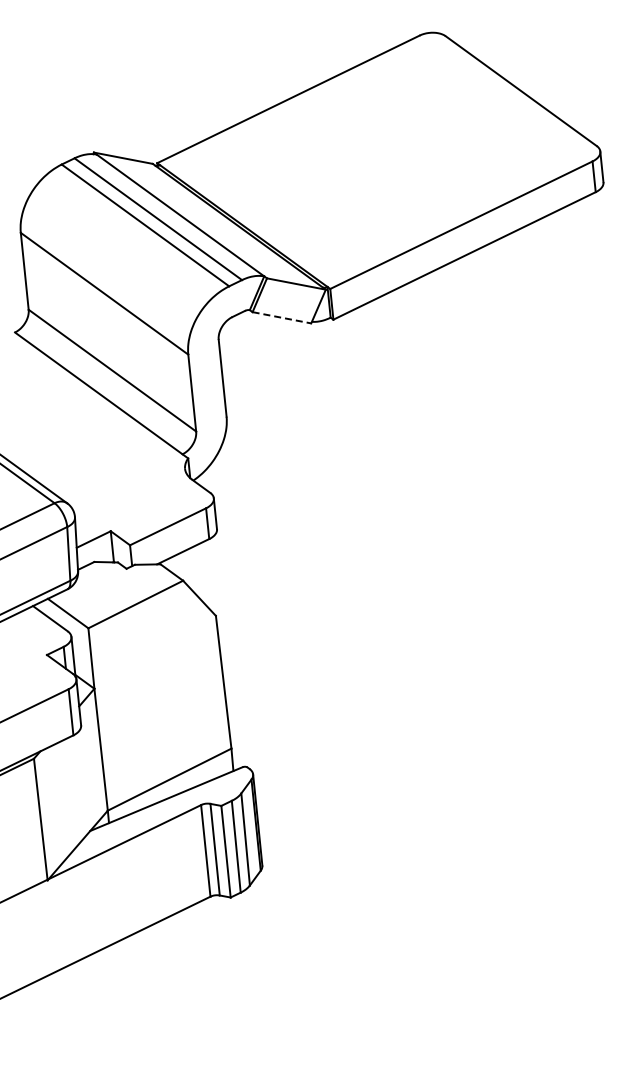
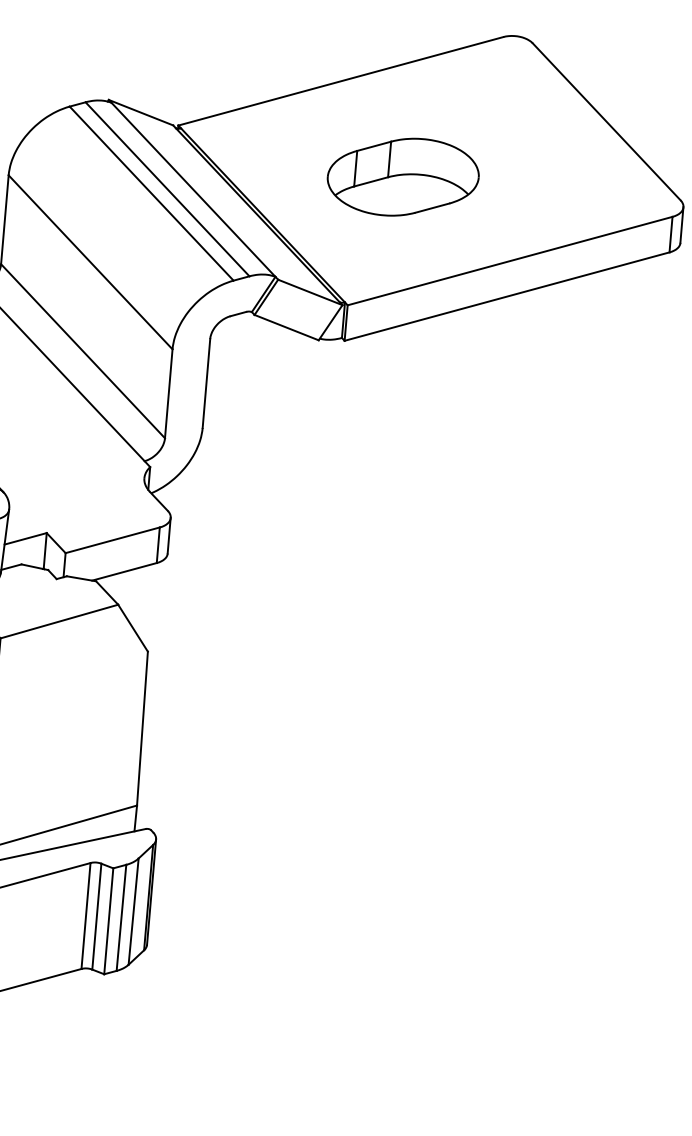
part: (356, 170) -> (402, 176), added
line: (281, 317) -> (286, 327), dashed -> solid

